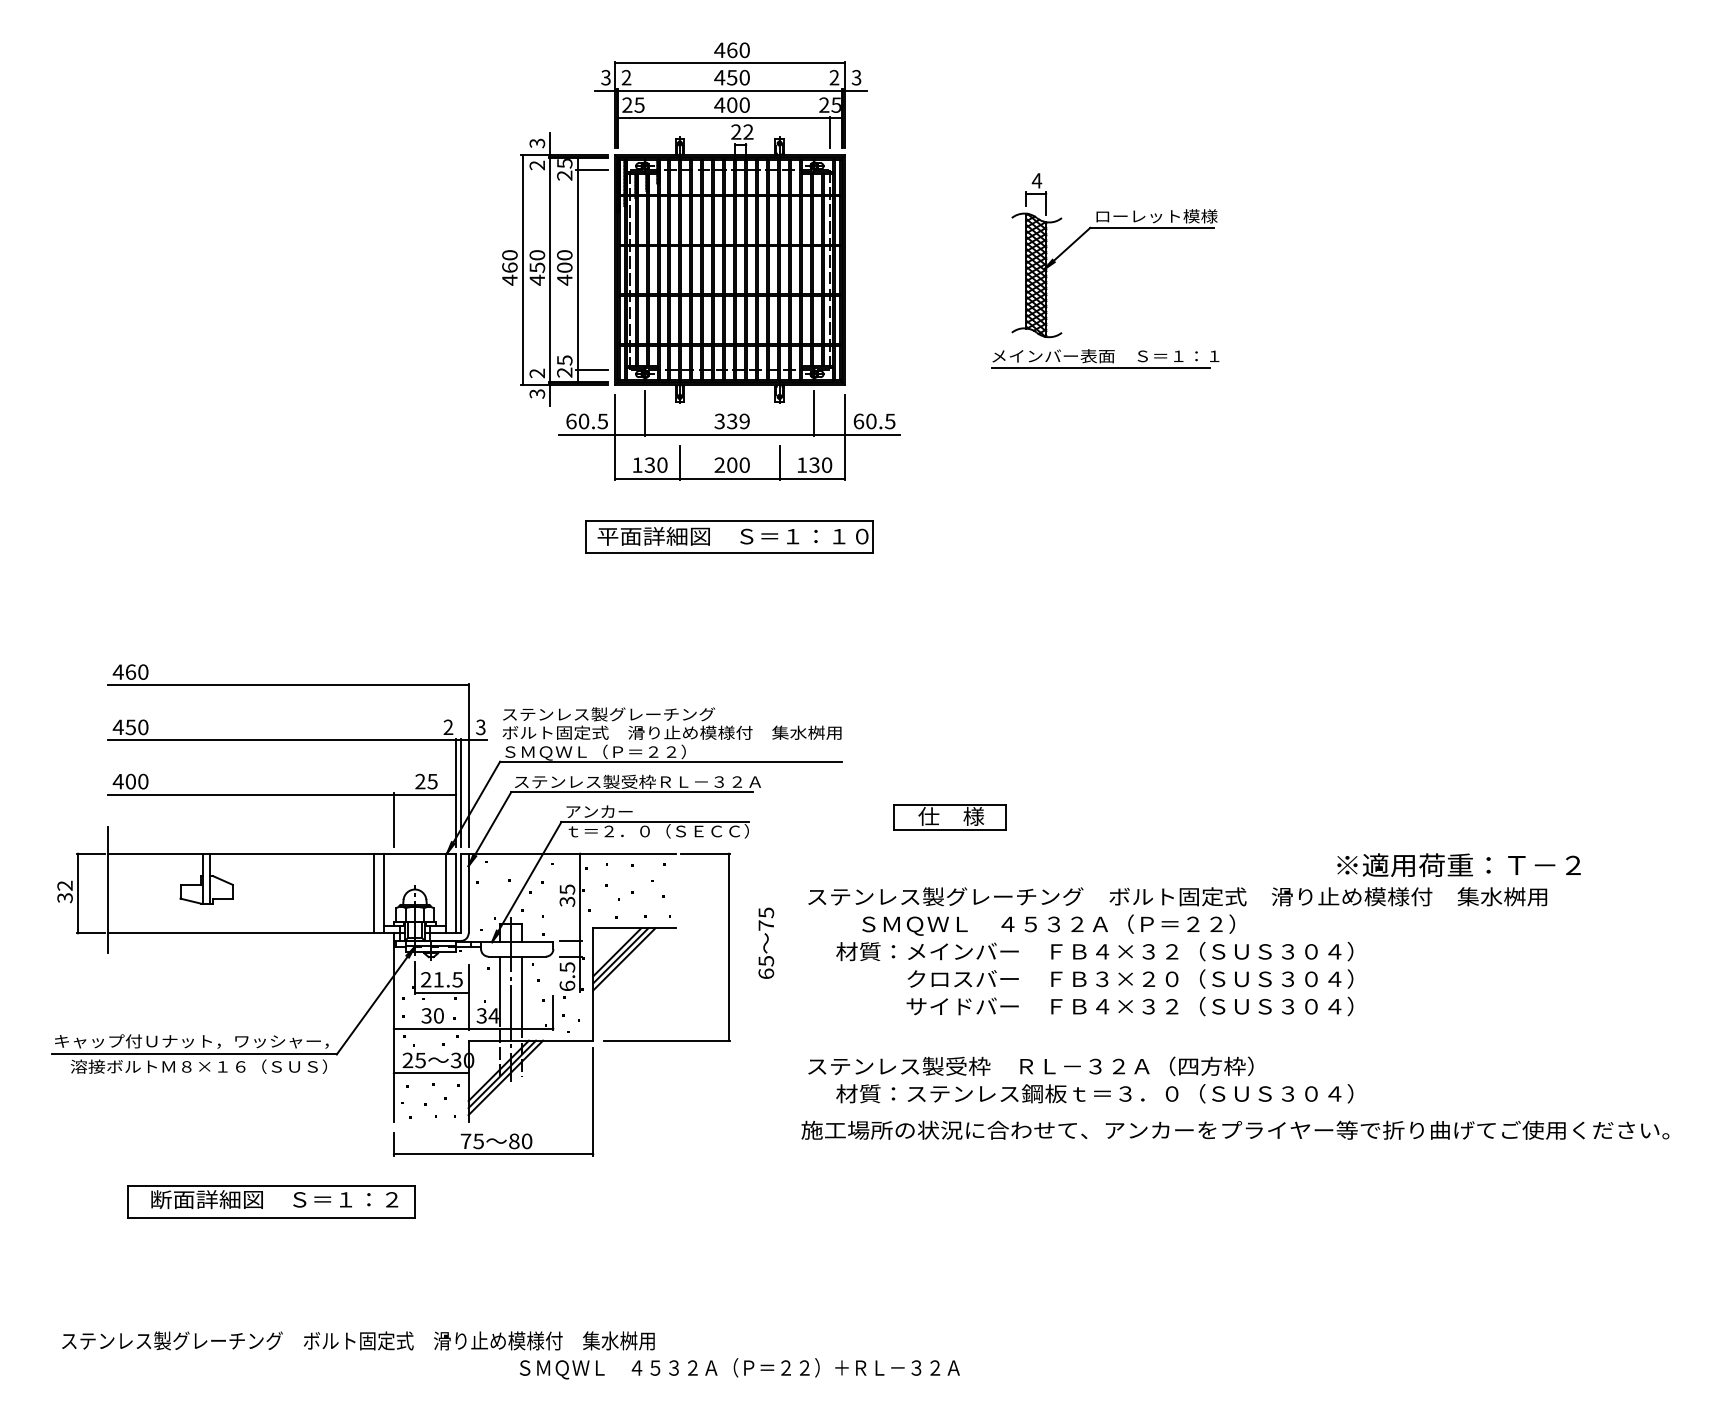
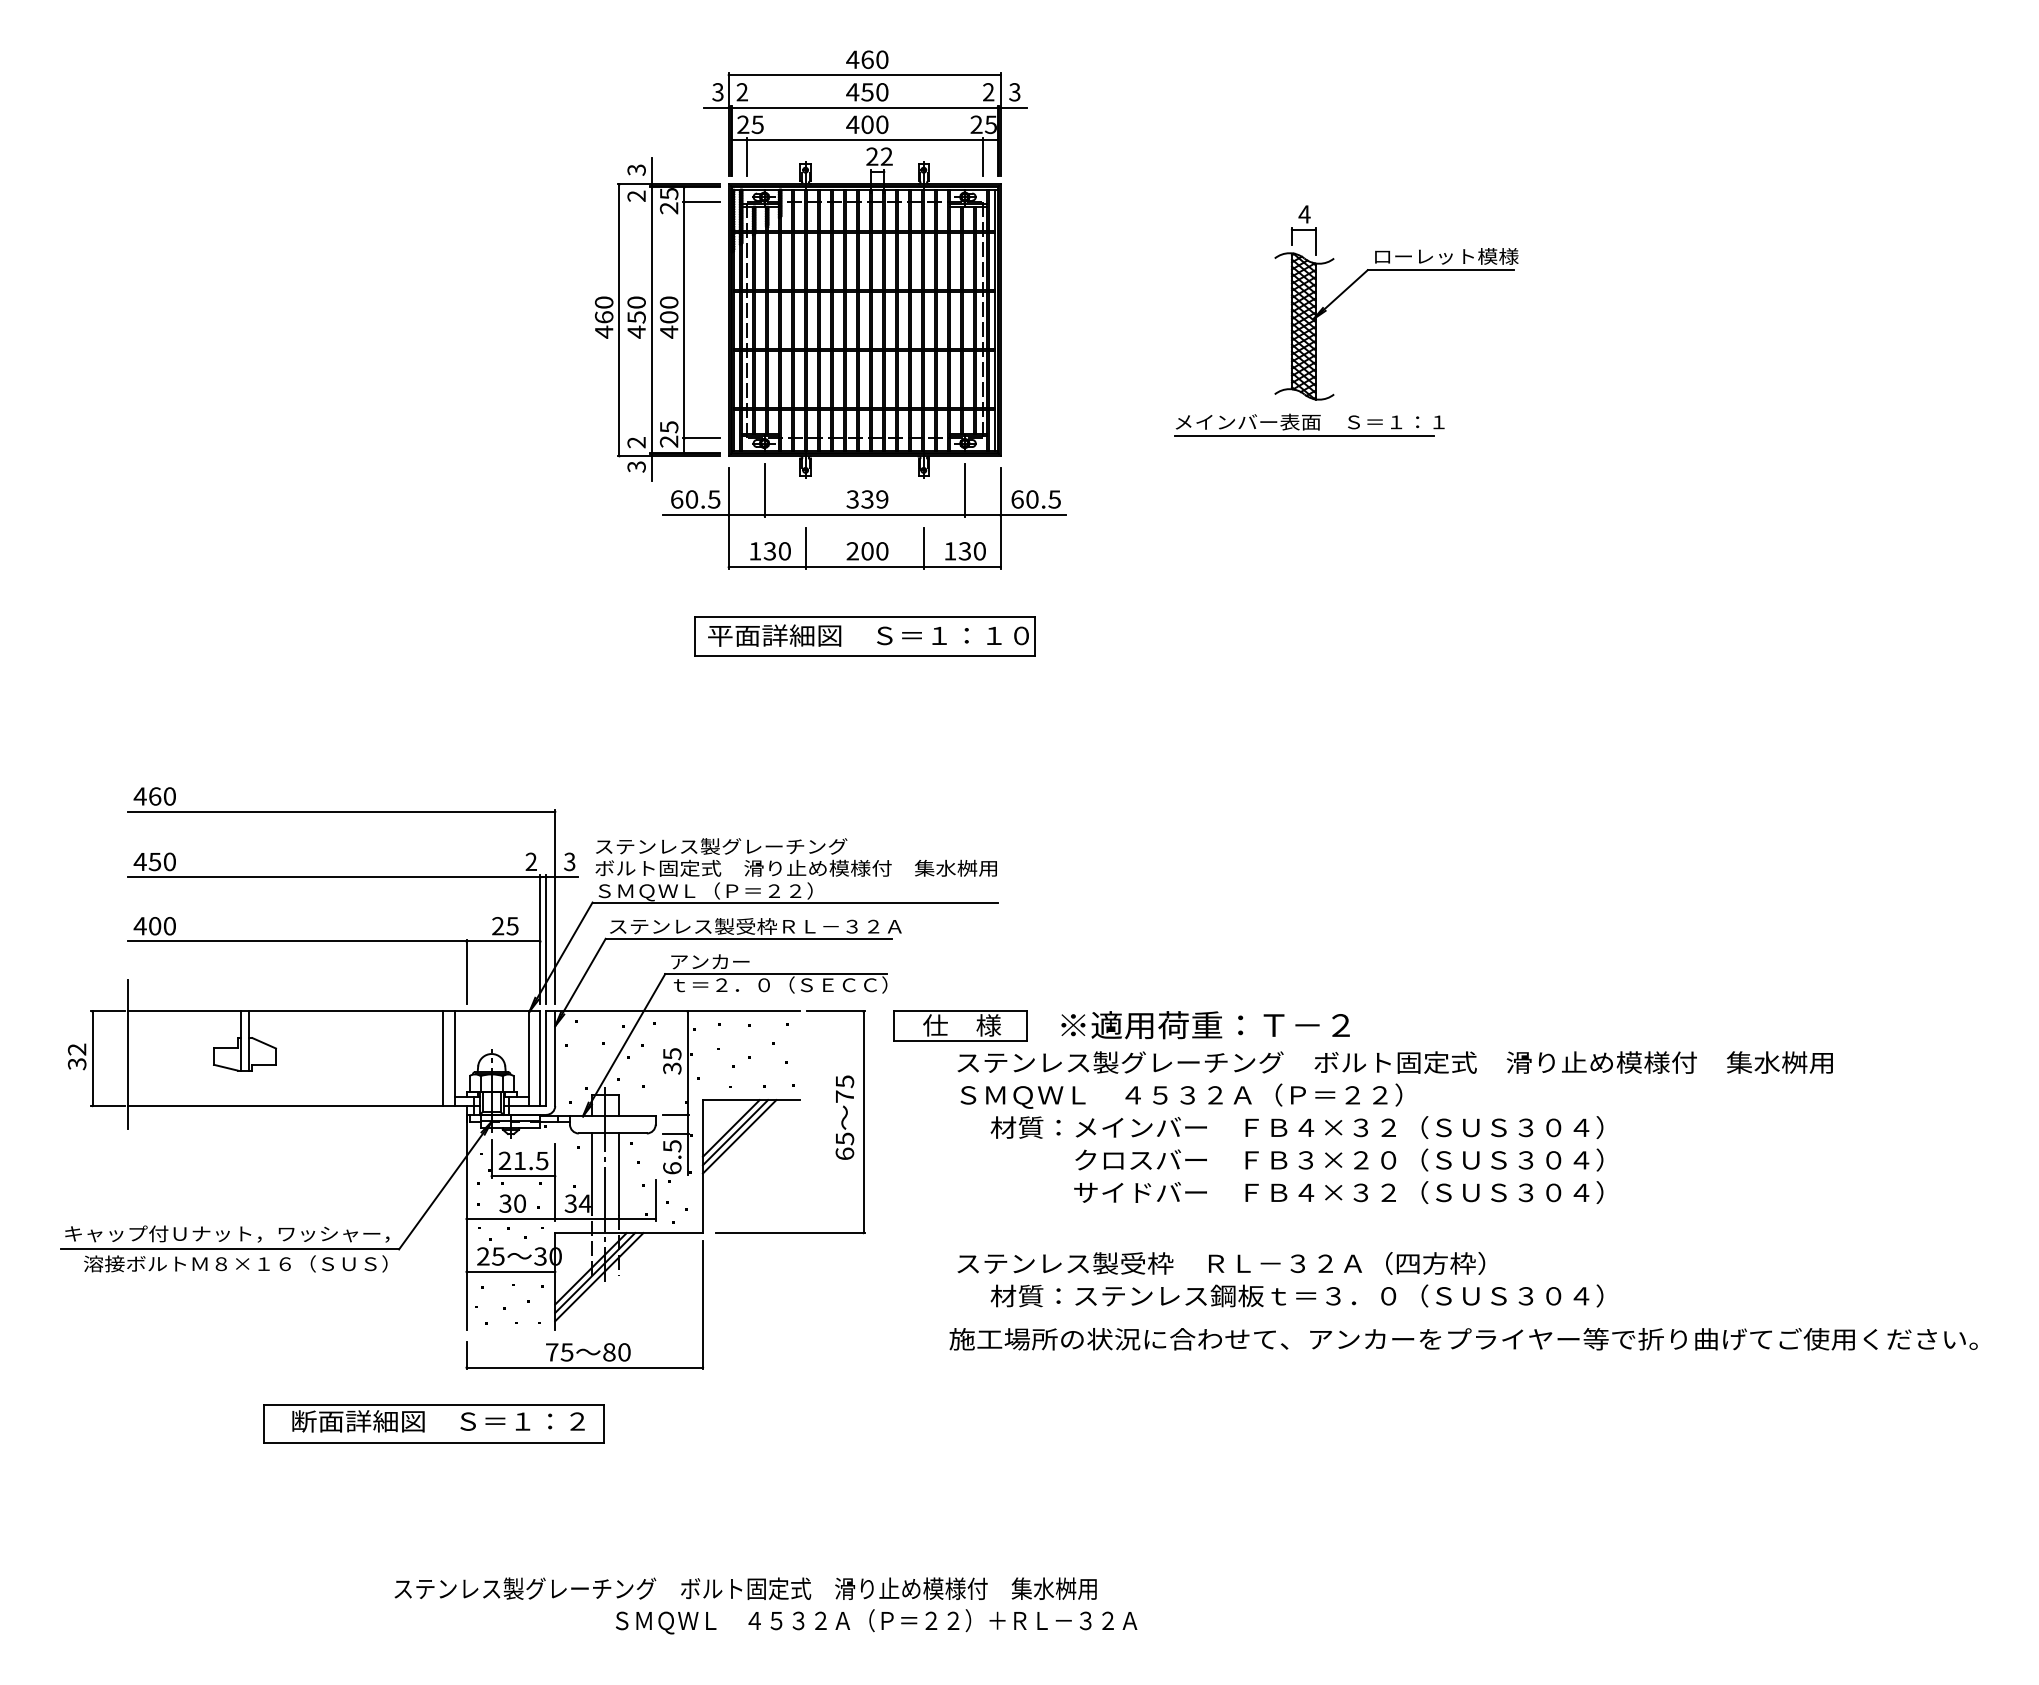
line: (630, 131) -> (746, 156), added
part: (1114, 228) -> (1396, 270), moved
part: (949, 816) -> (960, 1025), moved
text: (1458, 865) -> (1205, 1025), moved
text: (1048, 924) -> (1181, 1095), moved
text: (765, 943) -> (844, 1117), moved
part: (270, 1201) -> (433, 1423), moved
text: (358, 1340) -> (745, 1588), moved

